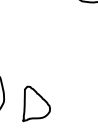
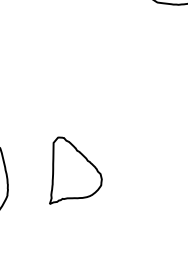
part: (36, 103) -> (75, 169), moved

